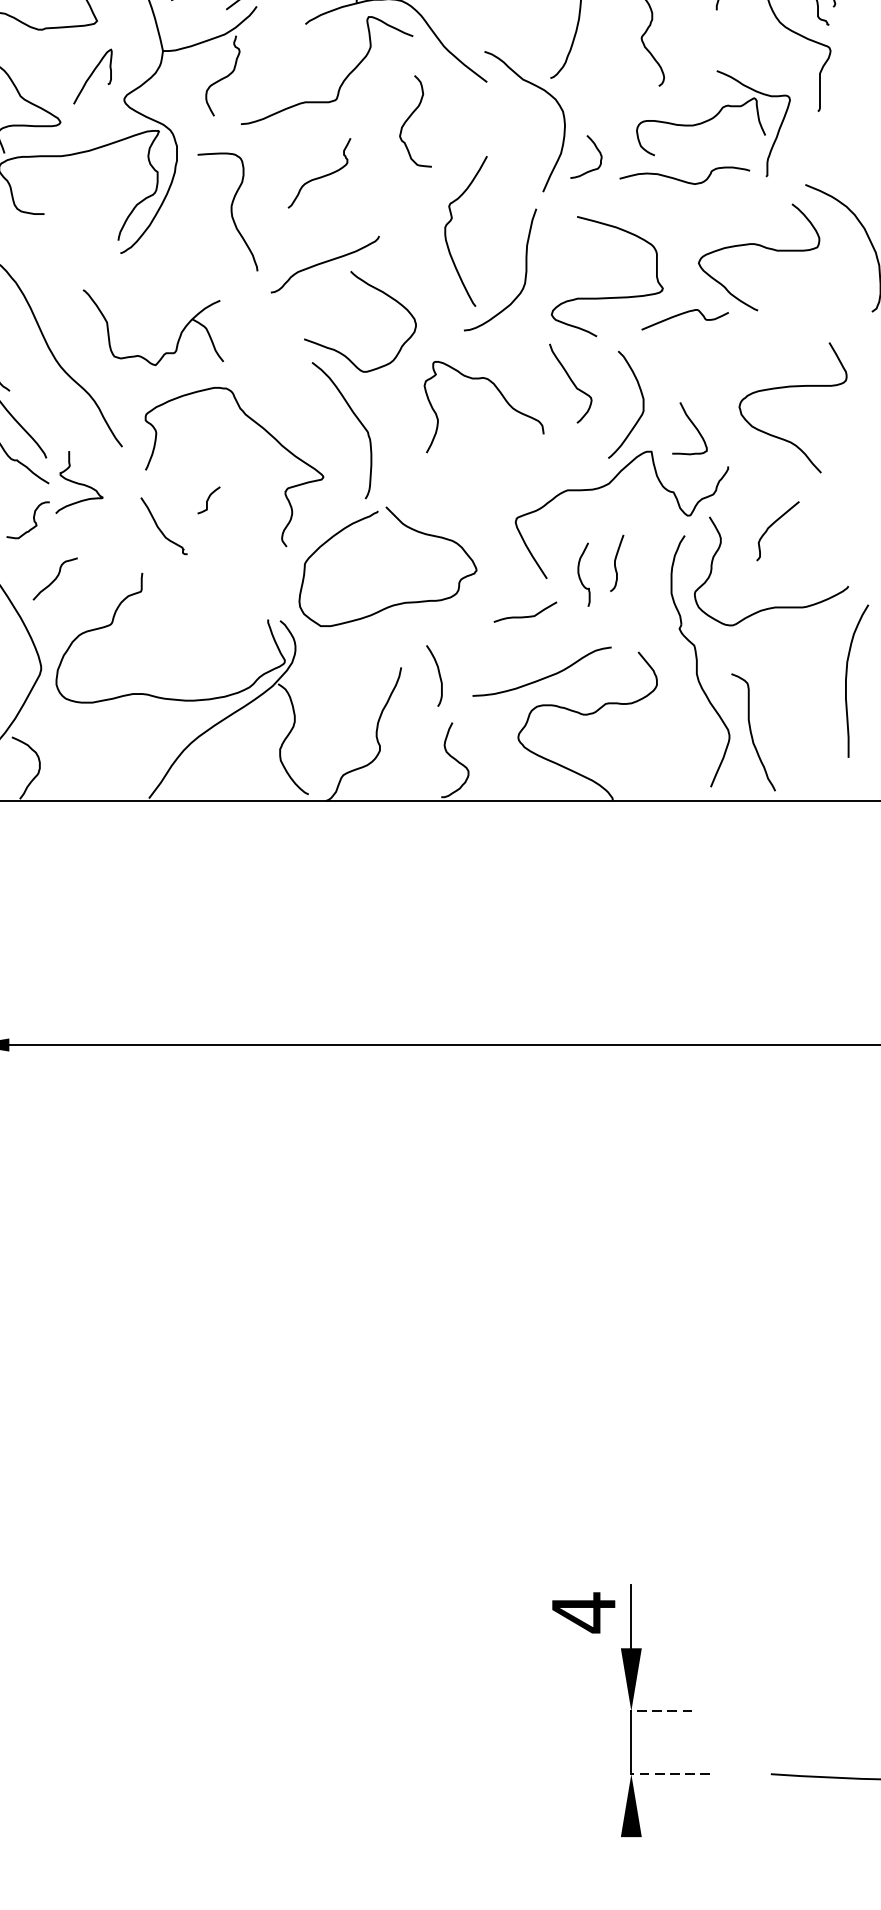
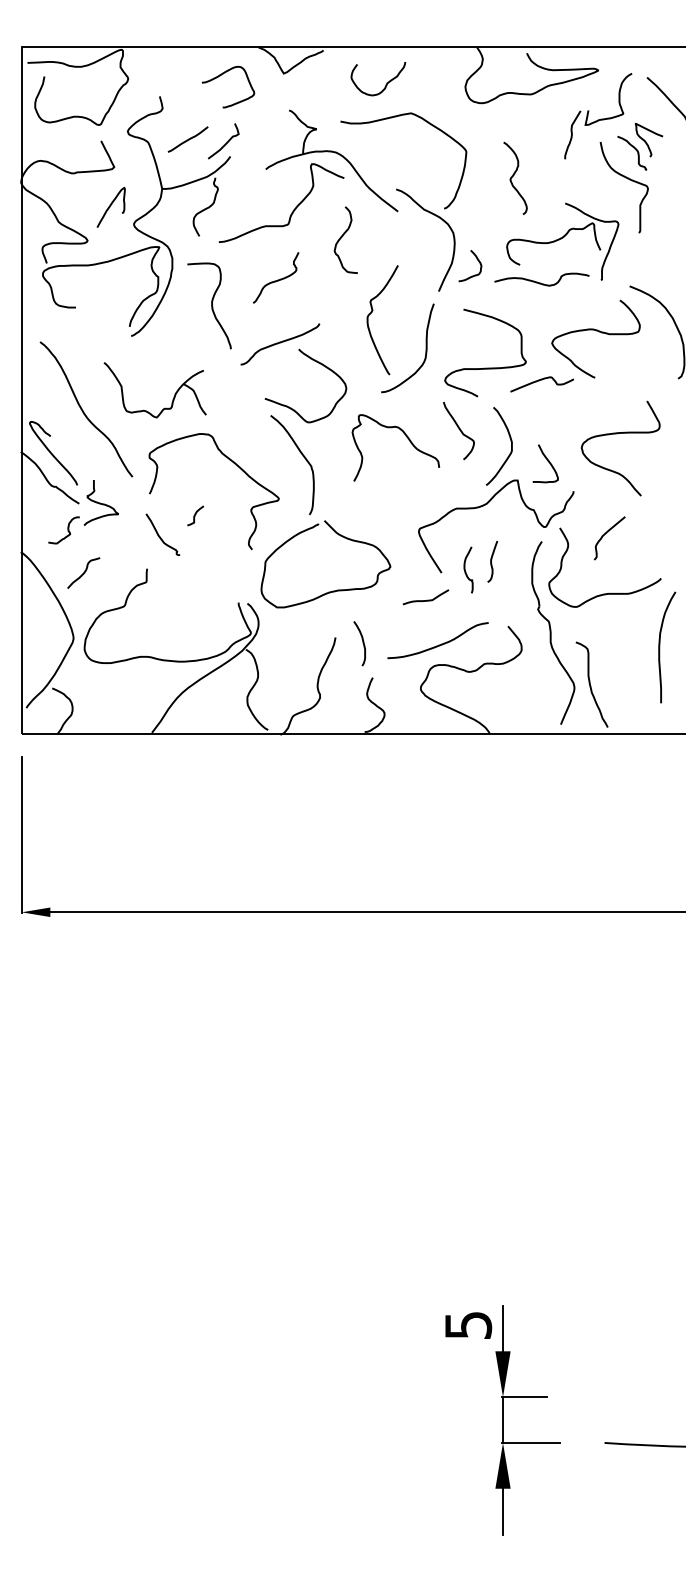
text: (583, 1612) -> (468, 1325), 4 -> 5
line: (660, 1711) -> (524, 1397), dashed -> solid
line: (670, 1773) -> (531, 1442), dashed -> solid
line: (632, 1868) -> (503, 1511), added

